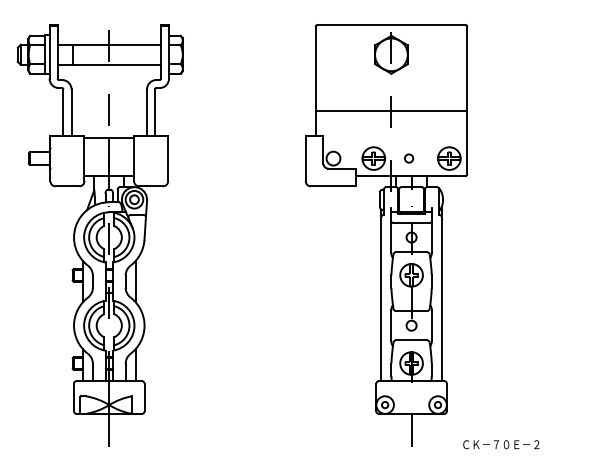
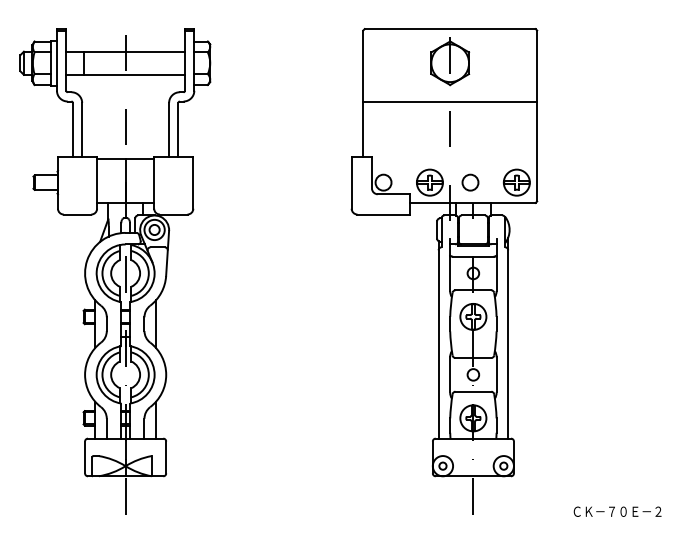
line: (391, 110) -> (450, 101), moved
circle: (409, 158) -> (470, 182), size x1.67
text: (501, 444) -> (617, 511), moved

